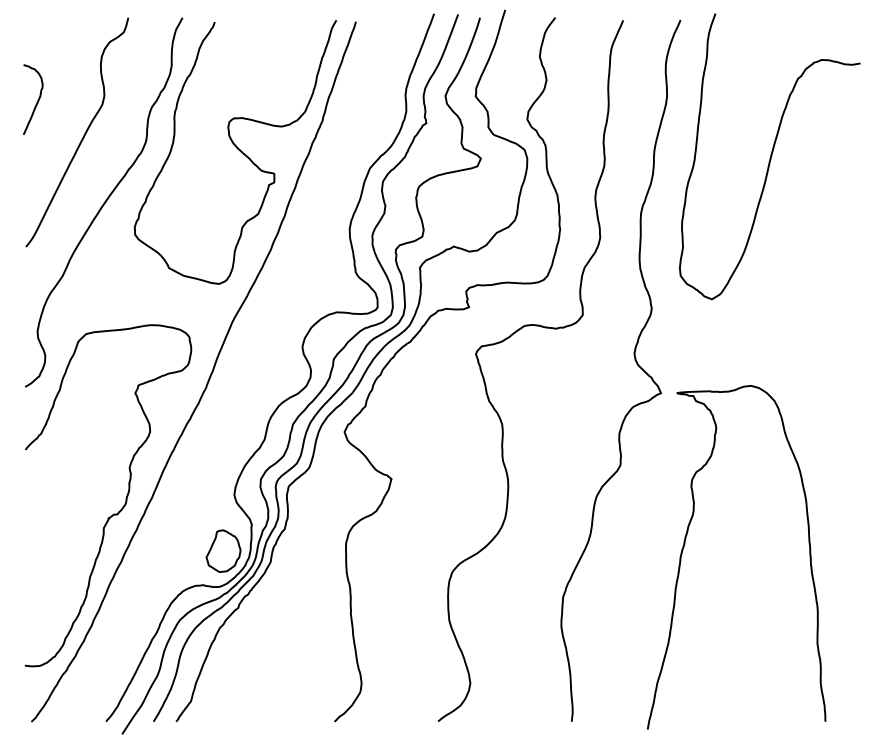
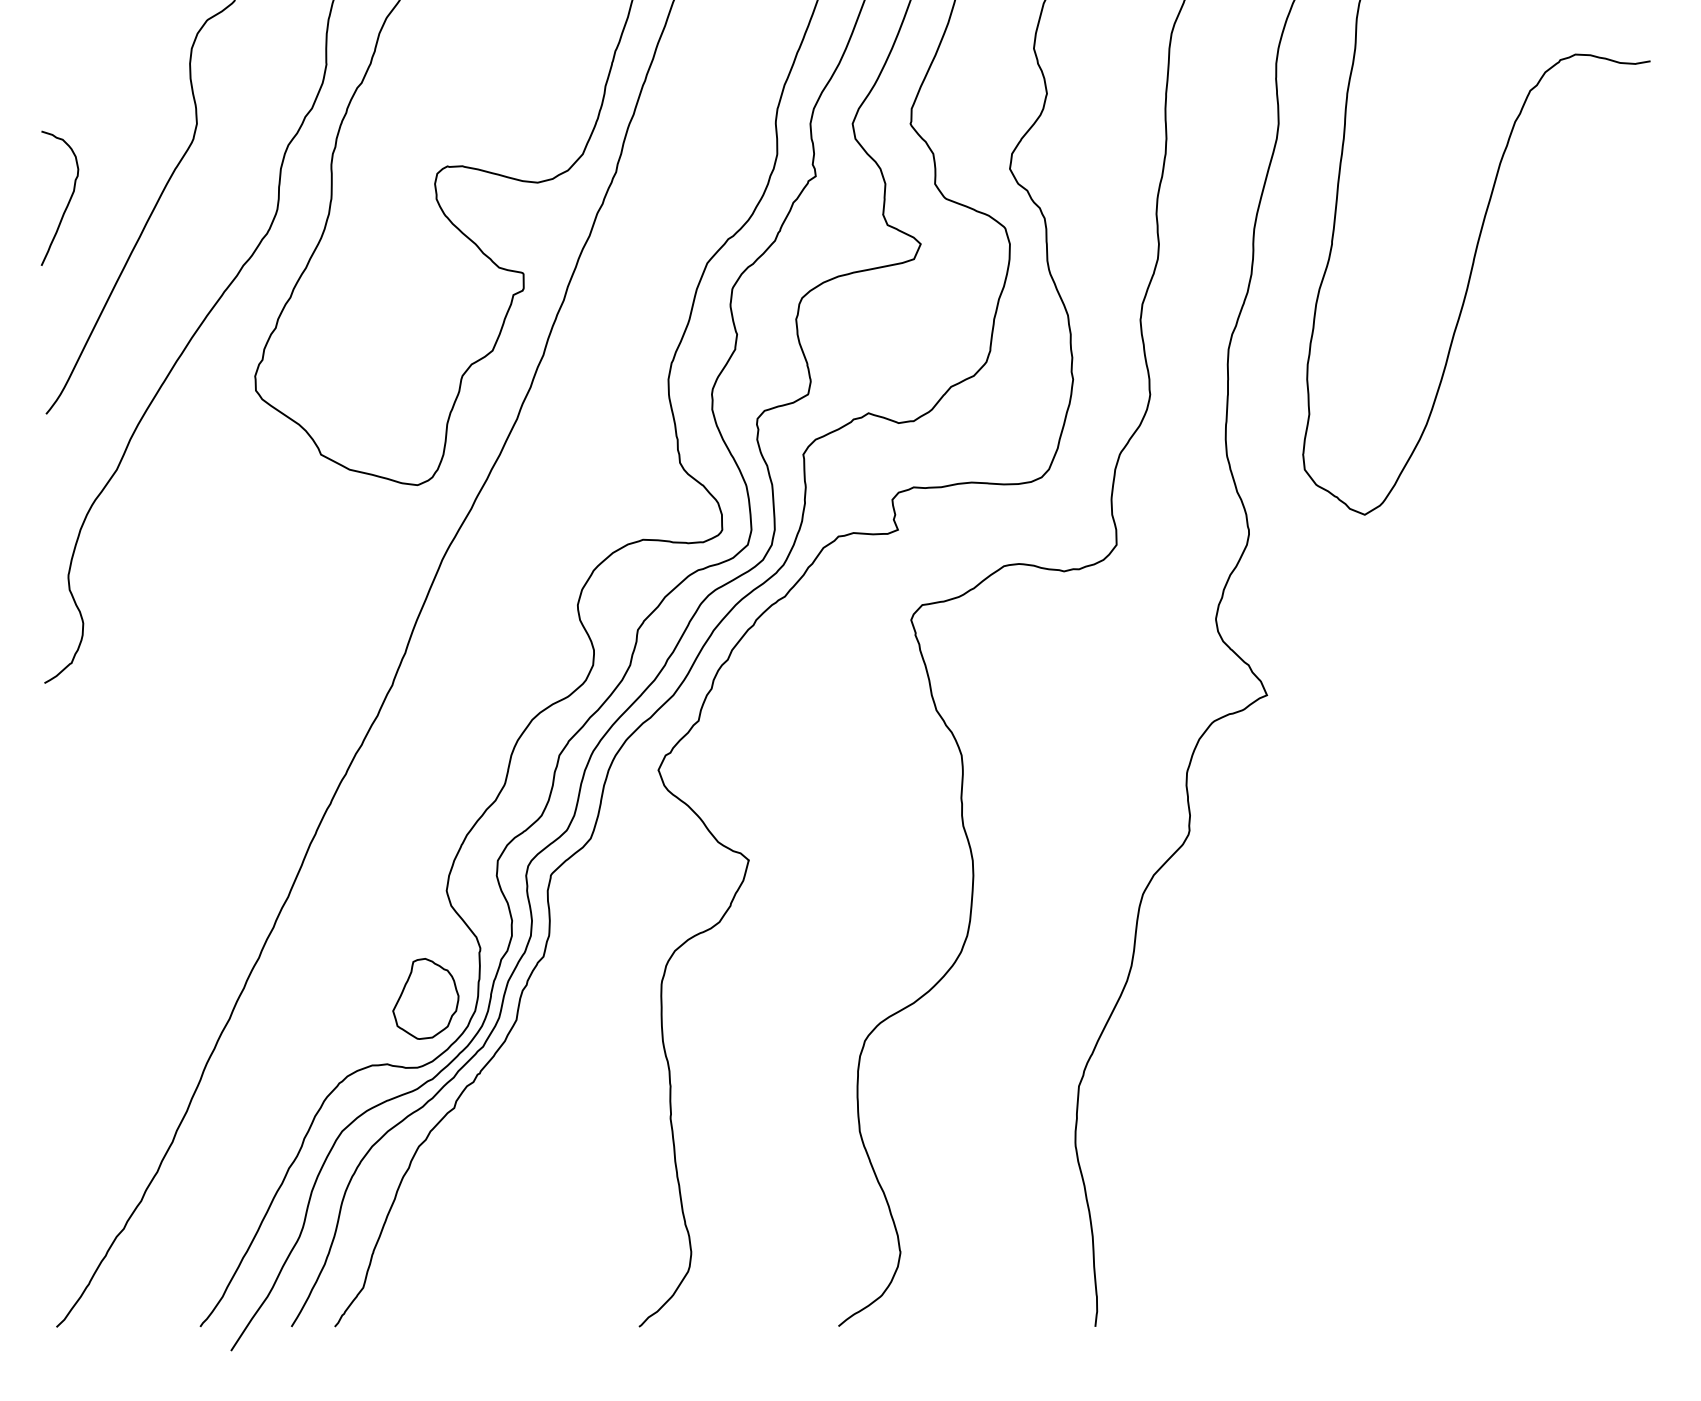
curve: (37, 100) -> (68, 199), moved
curve: (125, 498) -> (237, 897), removed
curve: (685, 544) -> (1314, 986), removed

